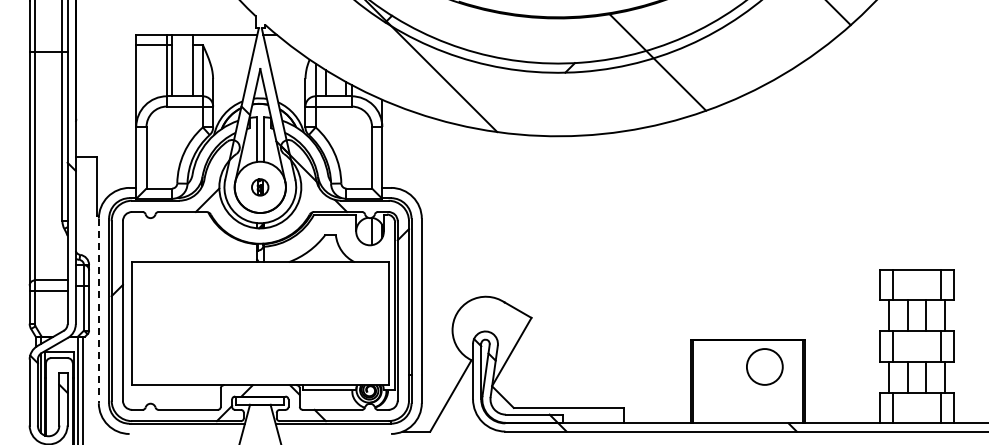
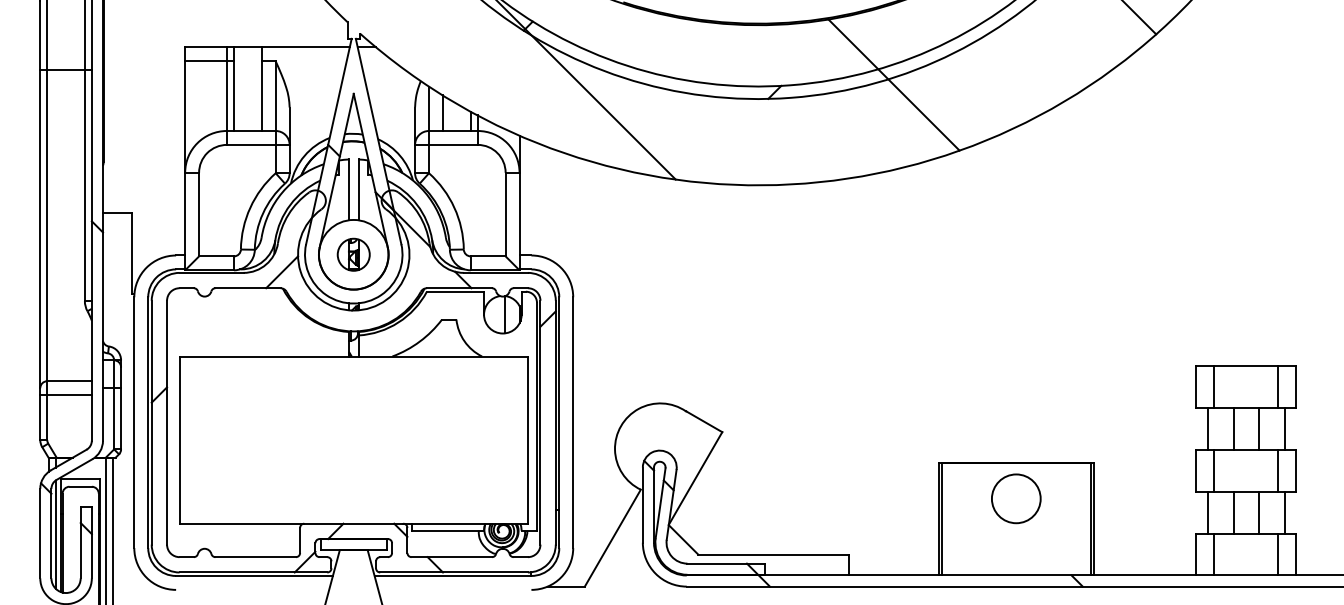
part: (259, 187) -> (352, 254), size x1.43
line: (98, 311) -> (133, 423), dashed -> solid
circle: (764, 366) -> (1015, 498), moved

